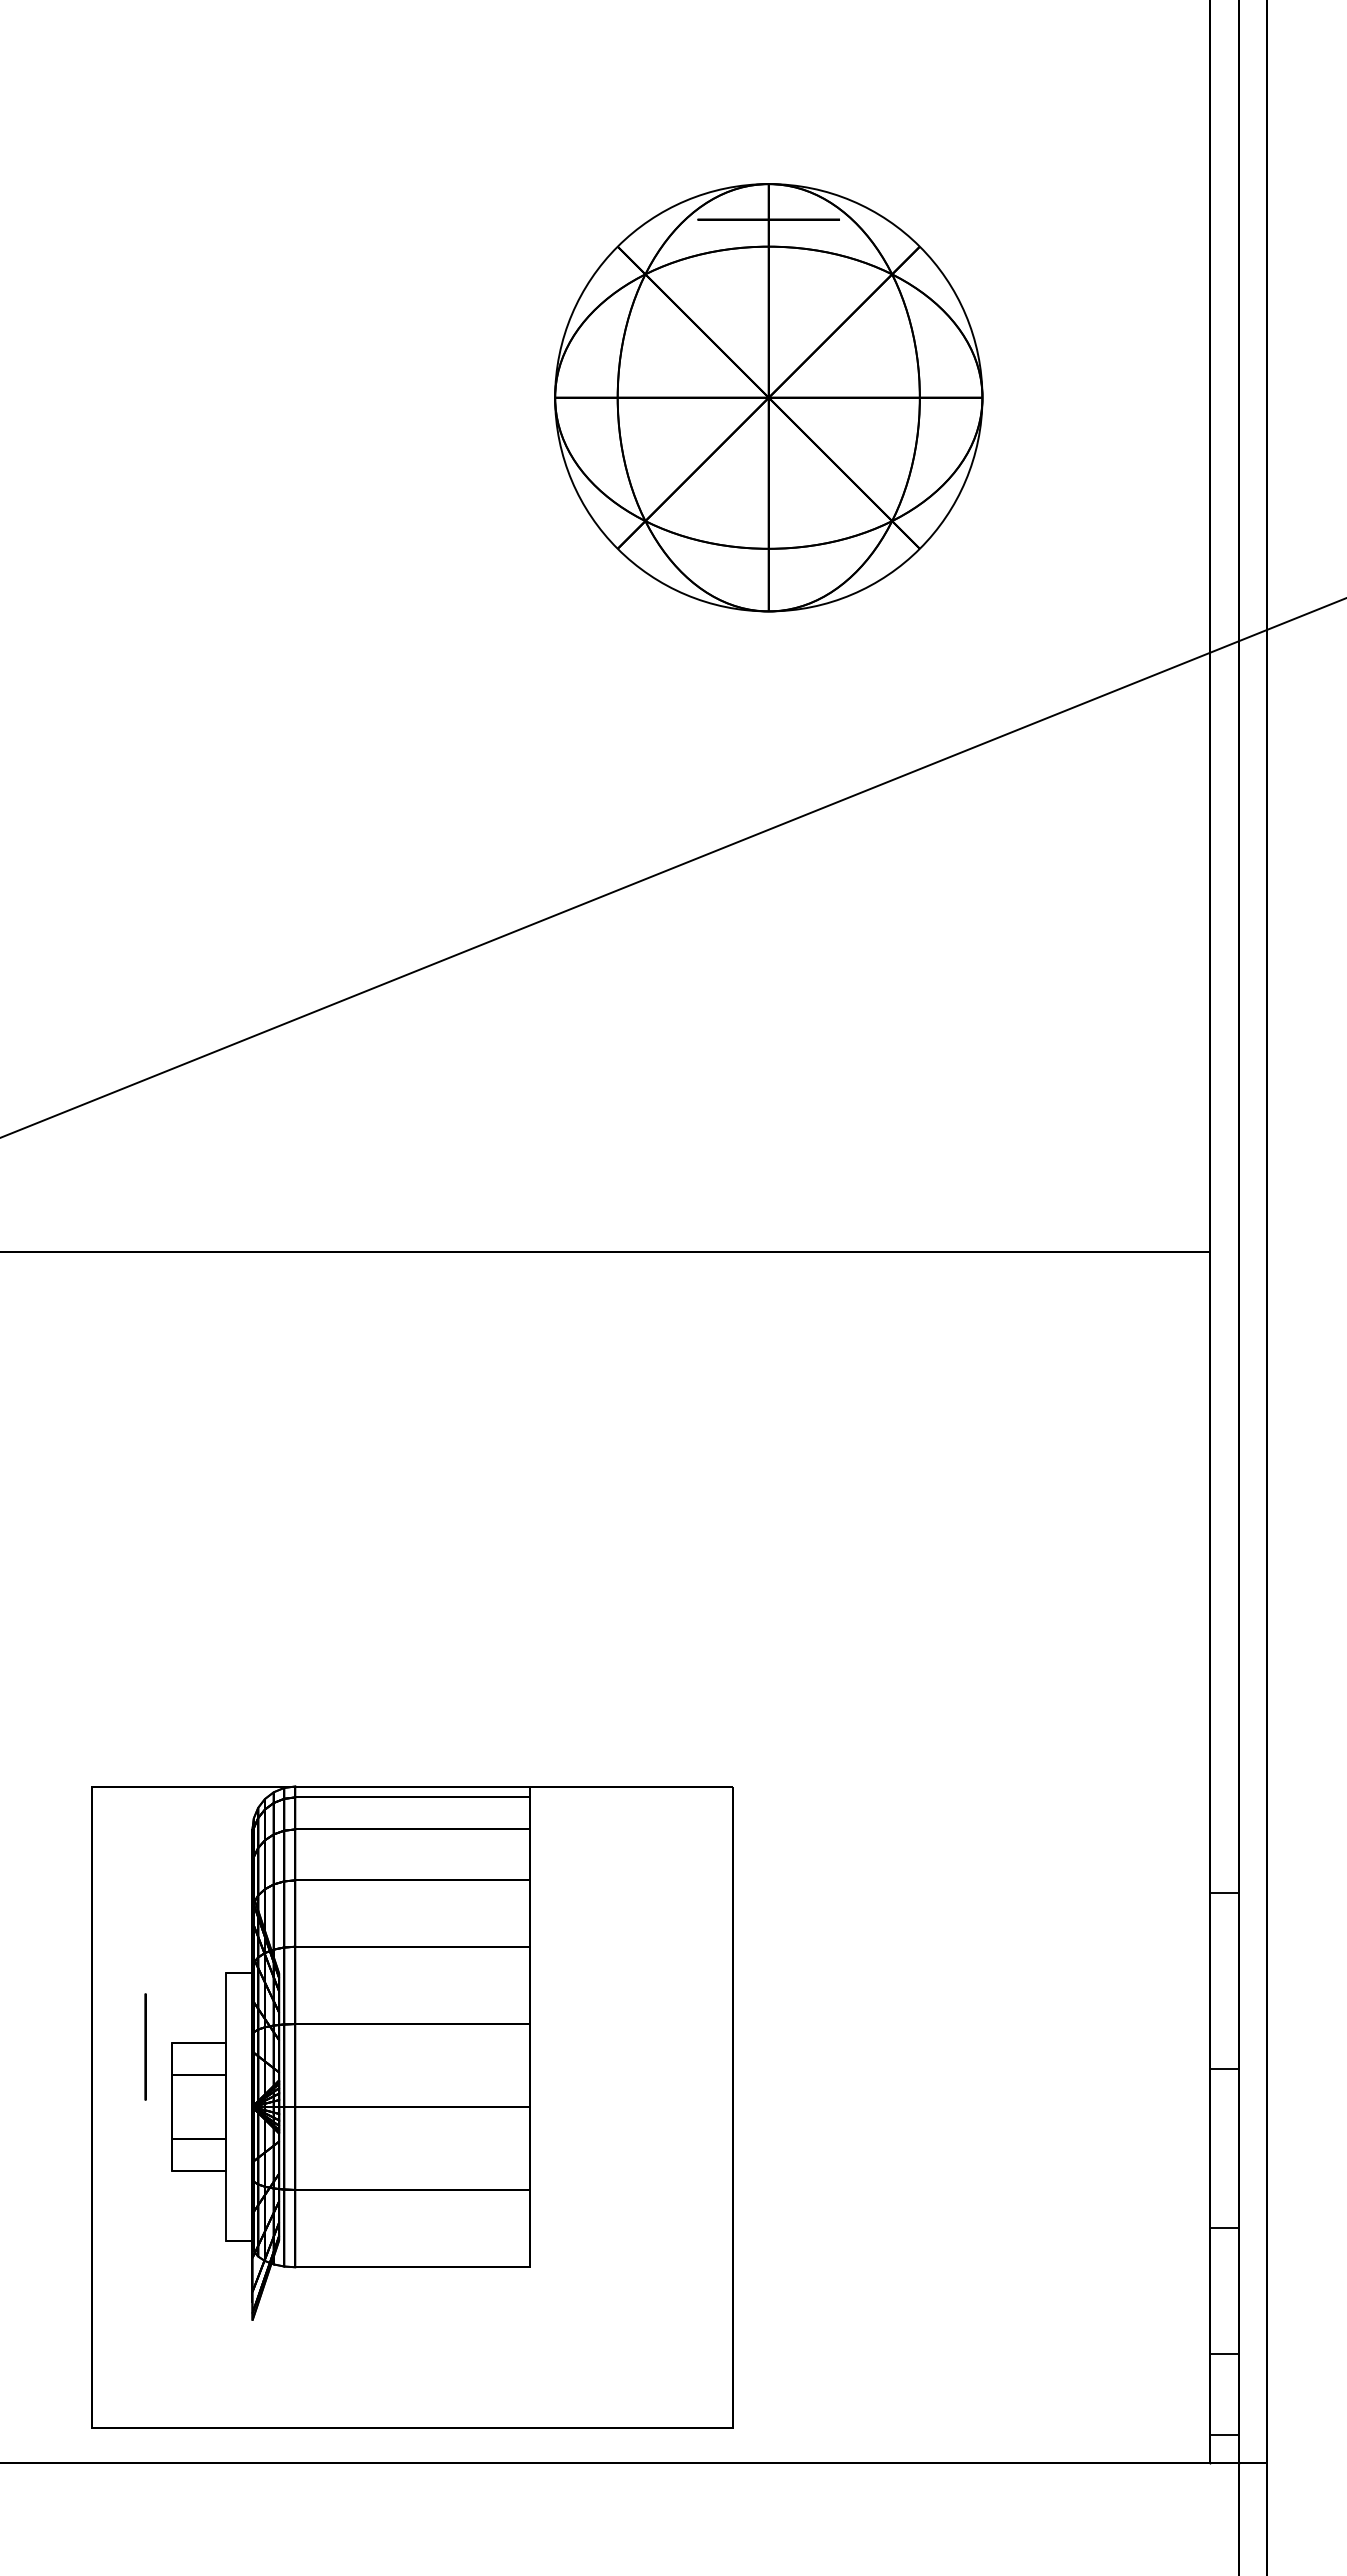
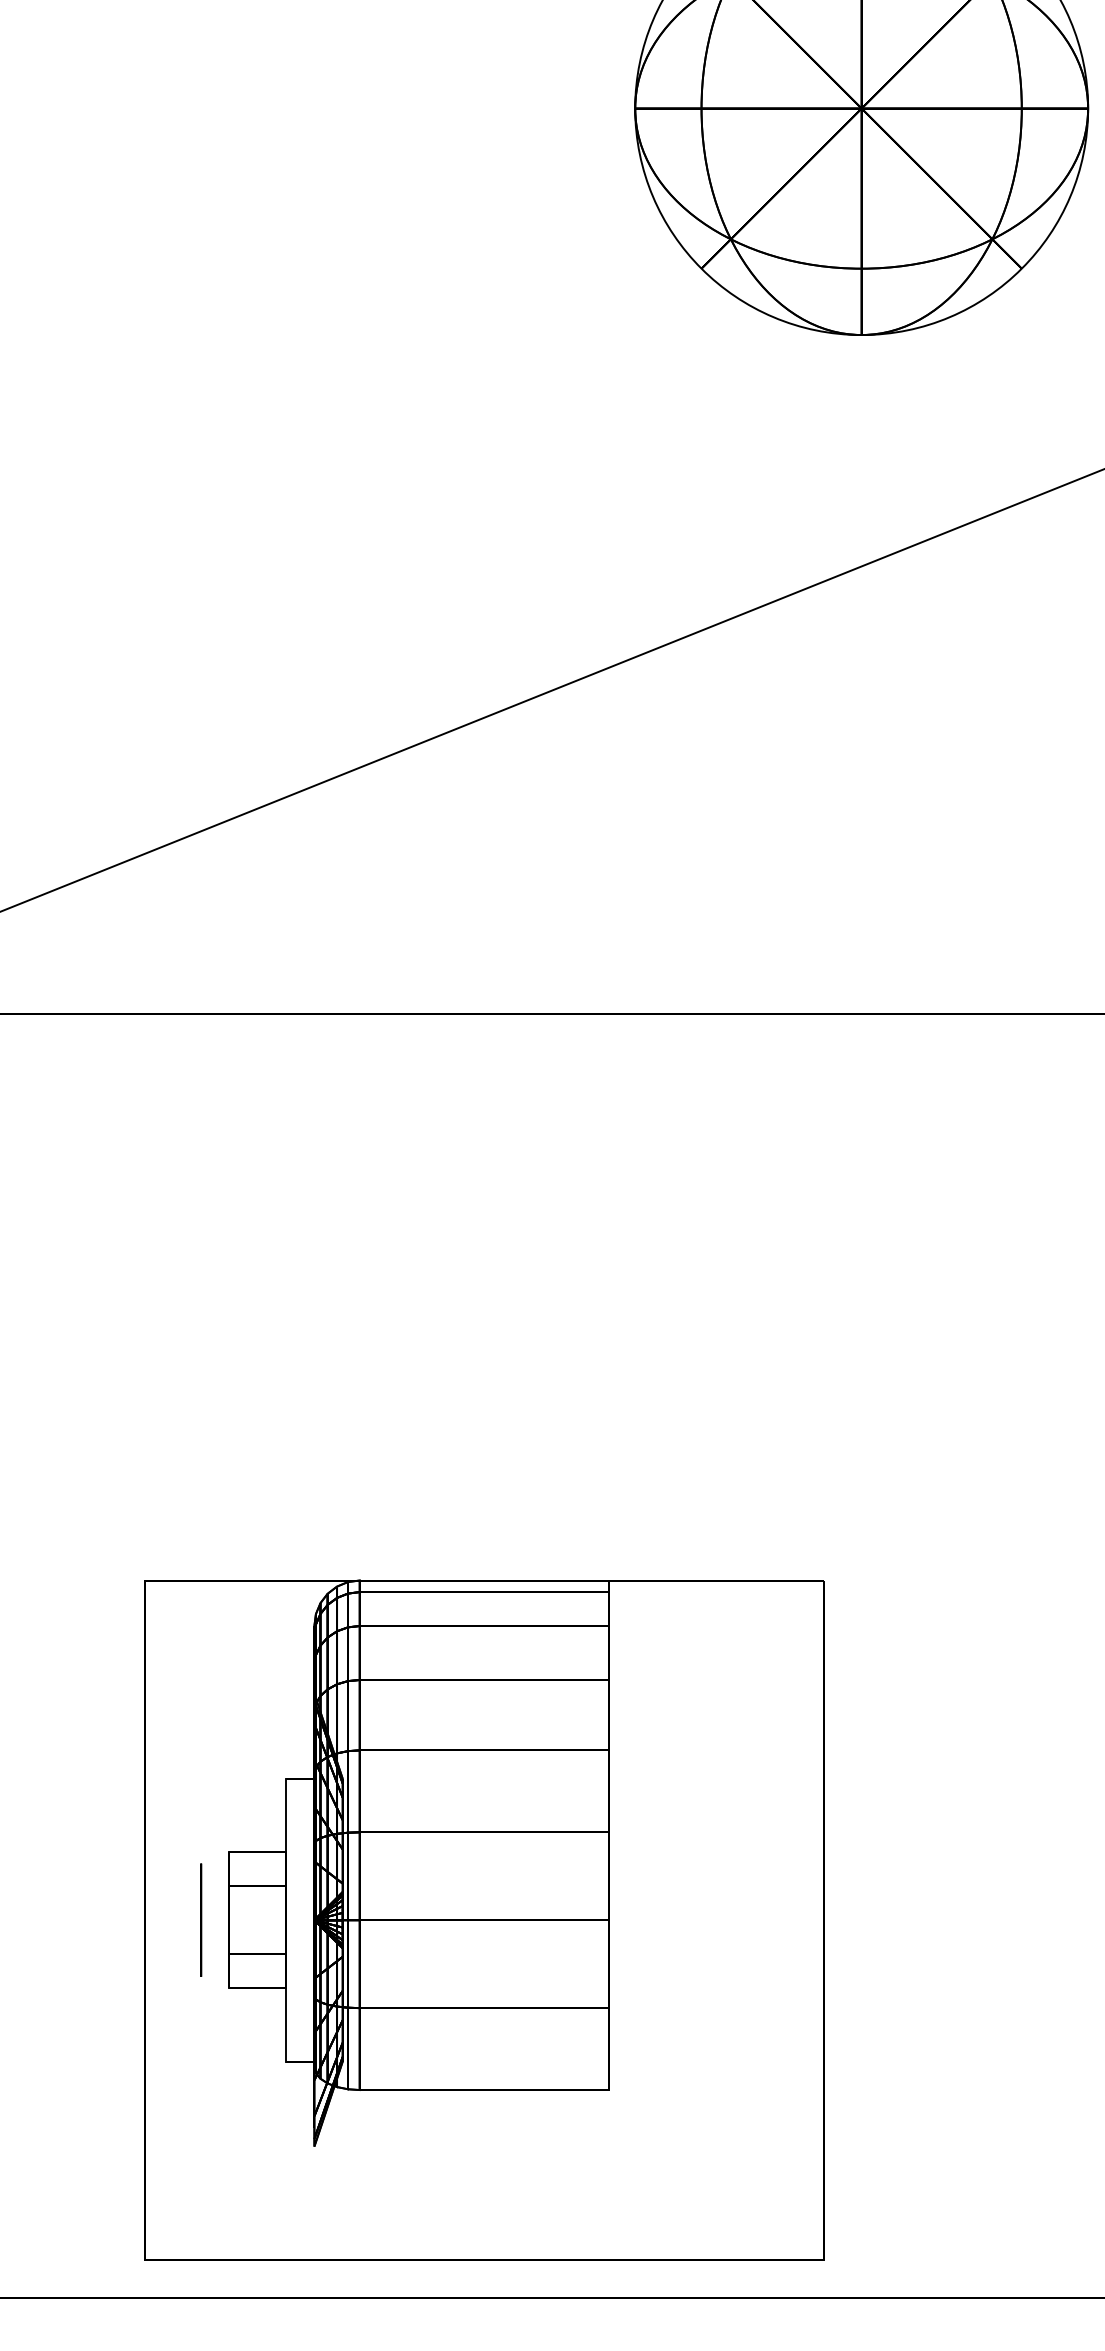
circle: (145, 2046) -> (201, 1919), moved

